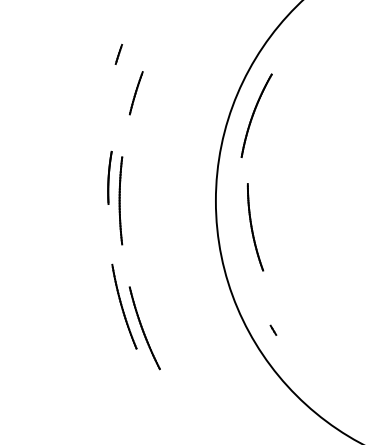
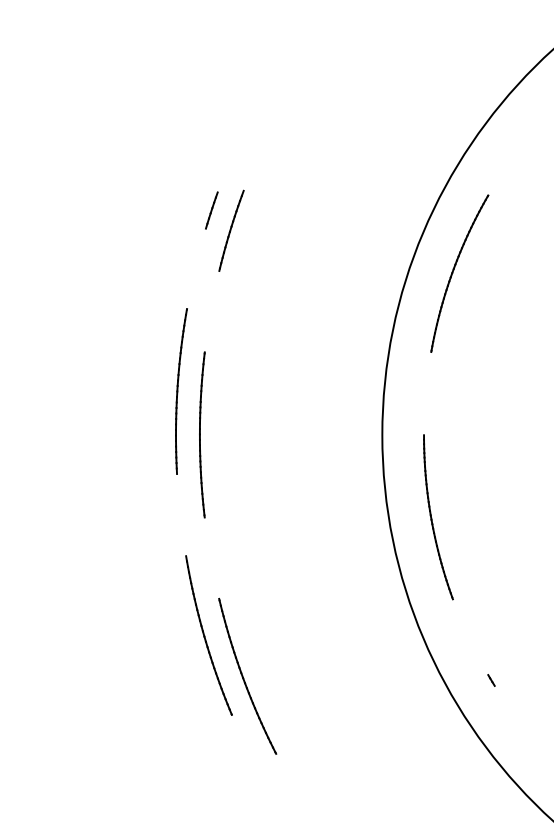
line: (118, 53) -> (211, 208), moved
part: (109, 177) -> (180, 390), size x1.67
part: (255, 227) -> (438, 517), moved
part: (273, 330) -> (491, 680), size x0.62

